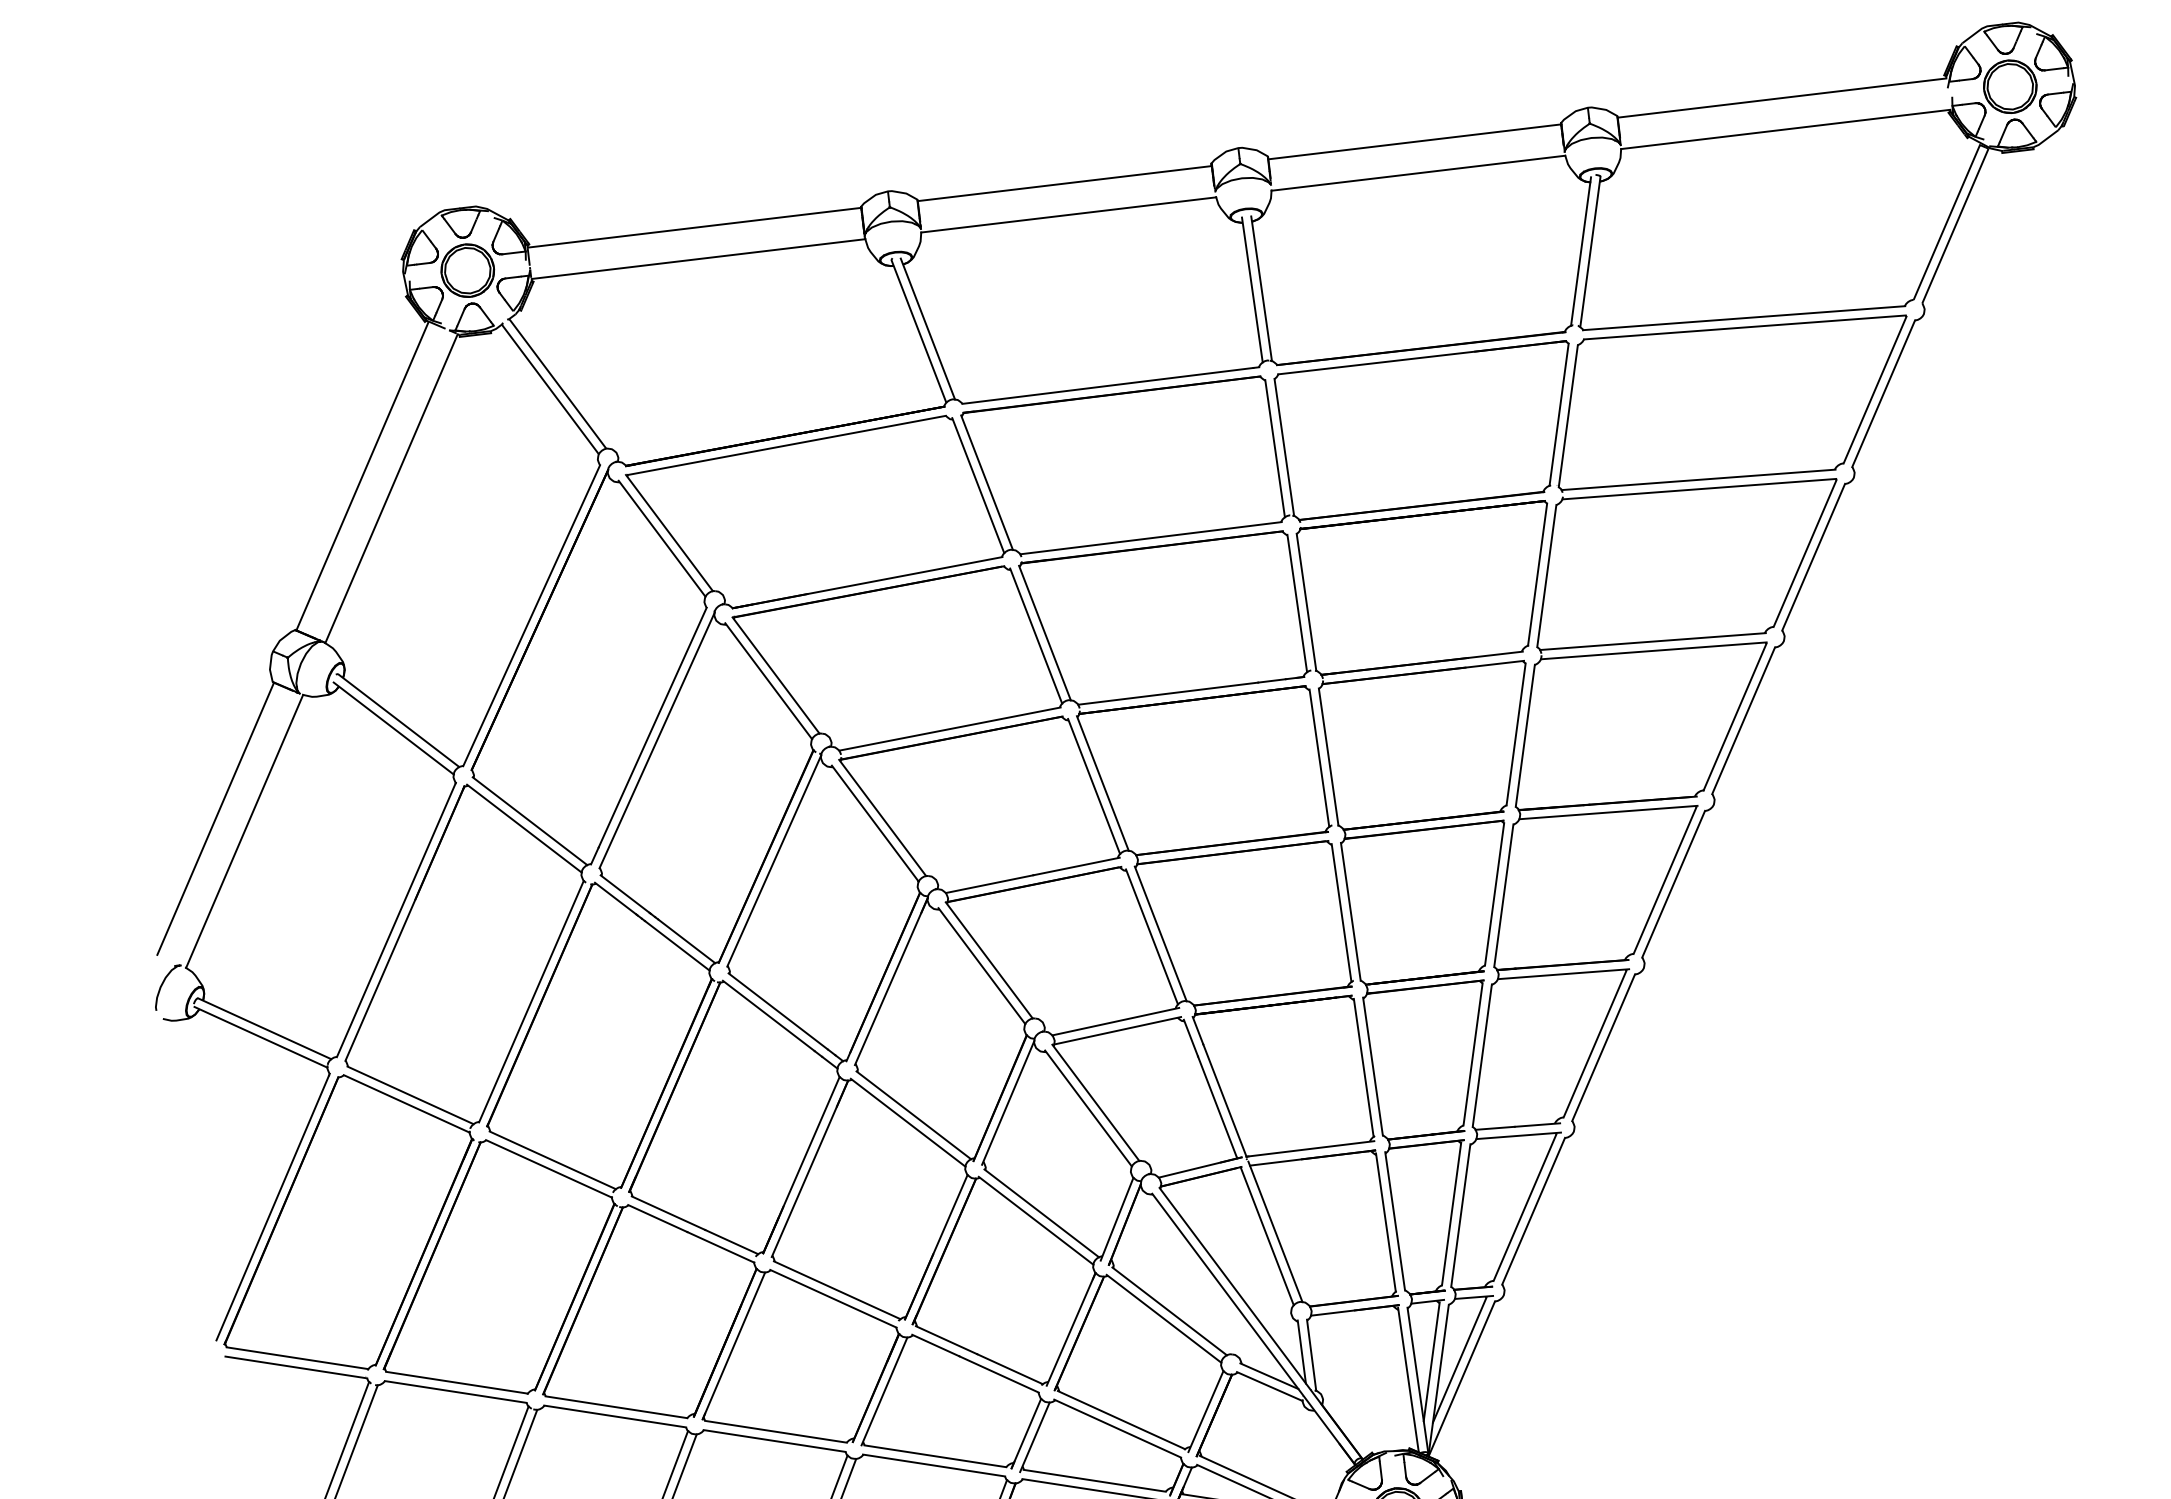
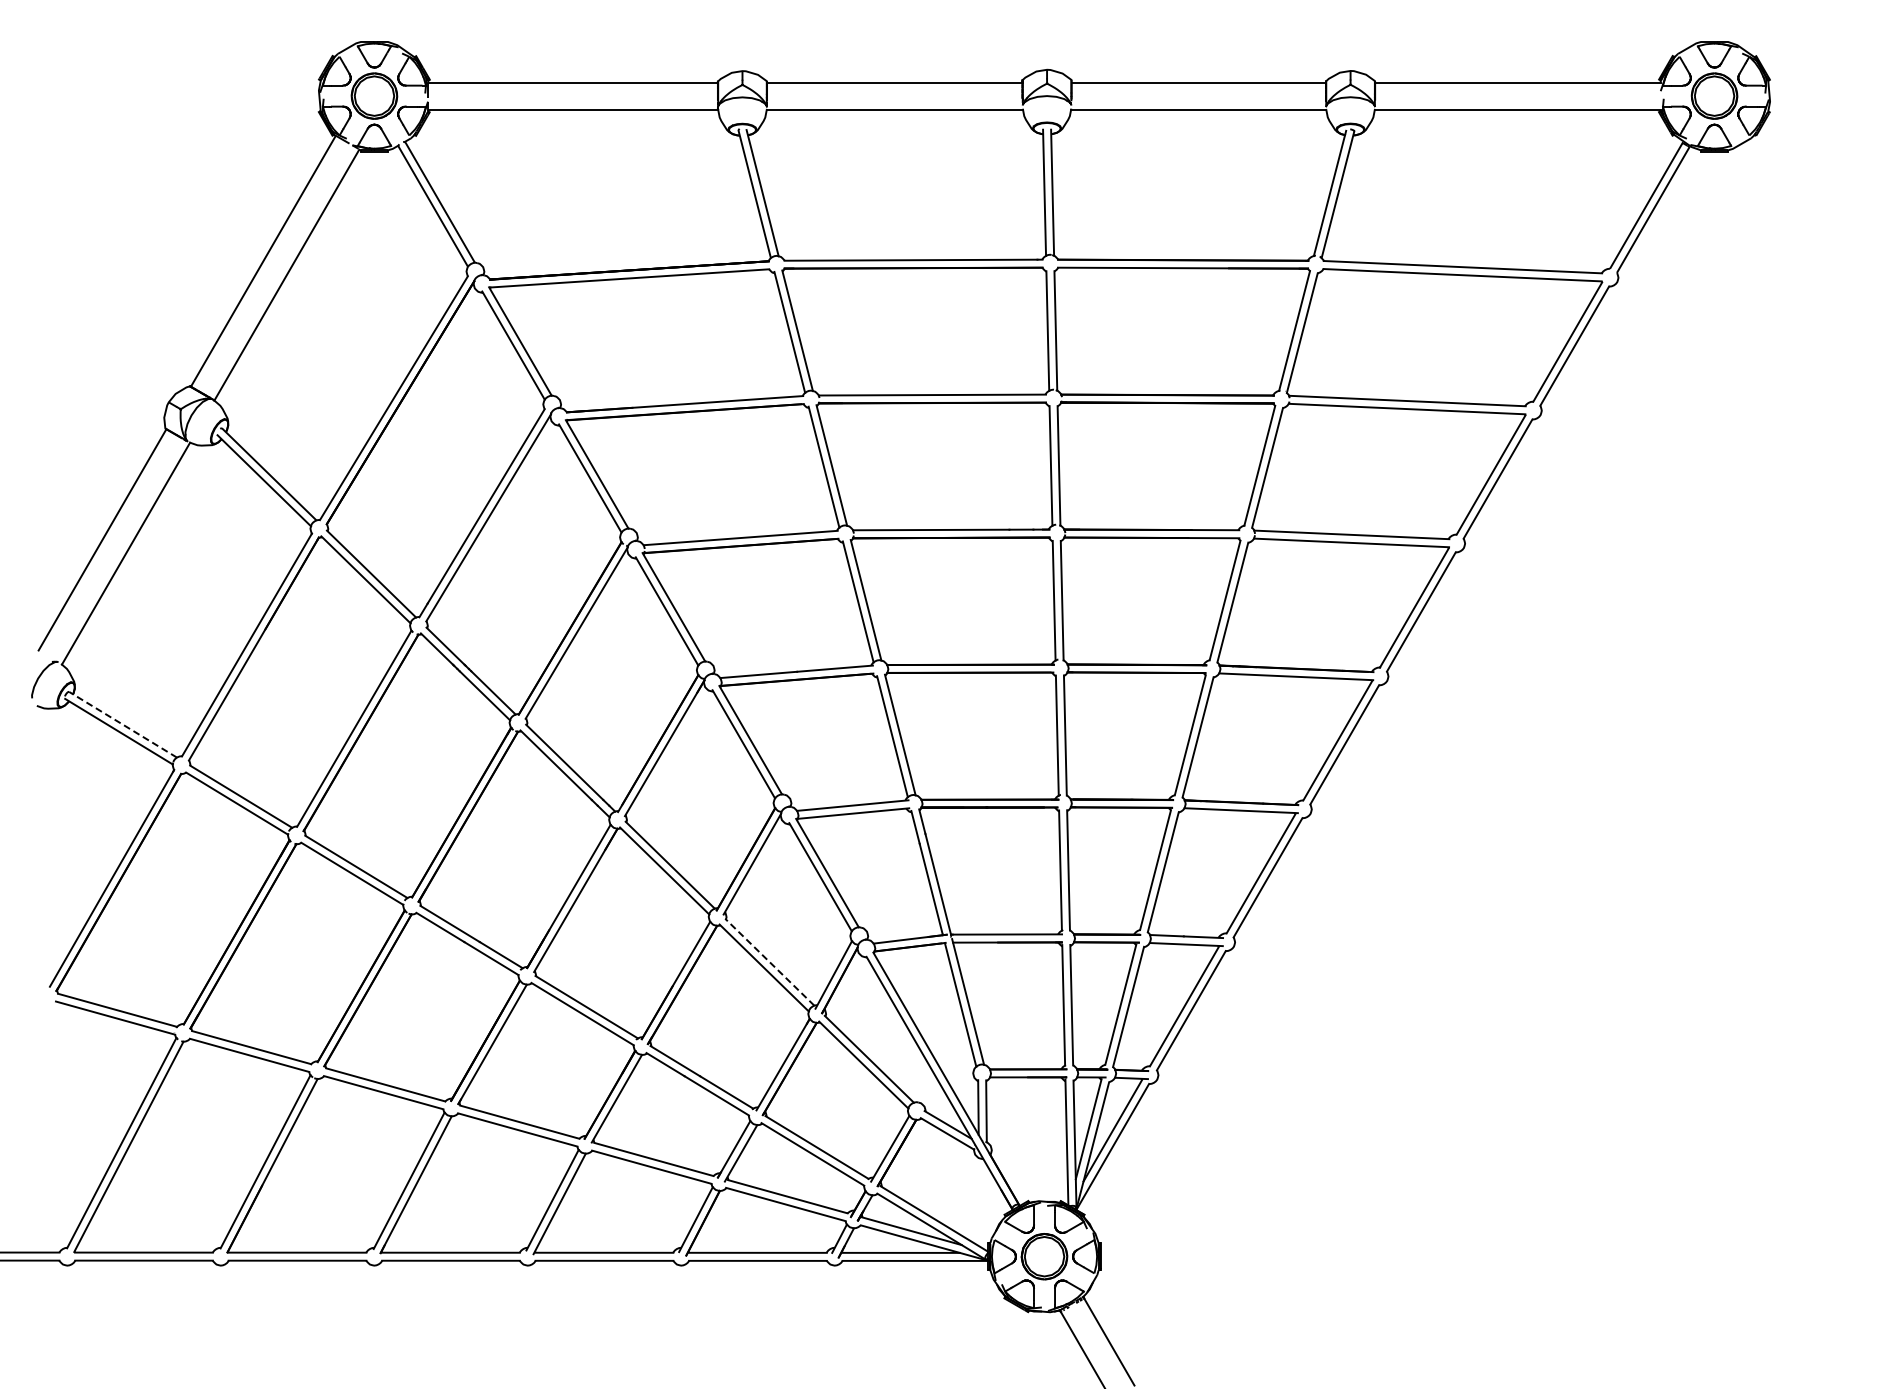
line: (264, 1028) -> (122, 724), solid -> dashed
line: (1041, 1212) -> (769, 961), solid -> dashed

